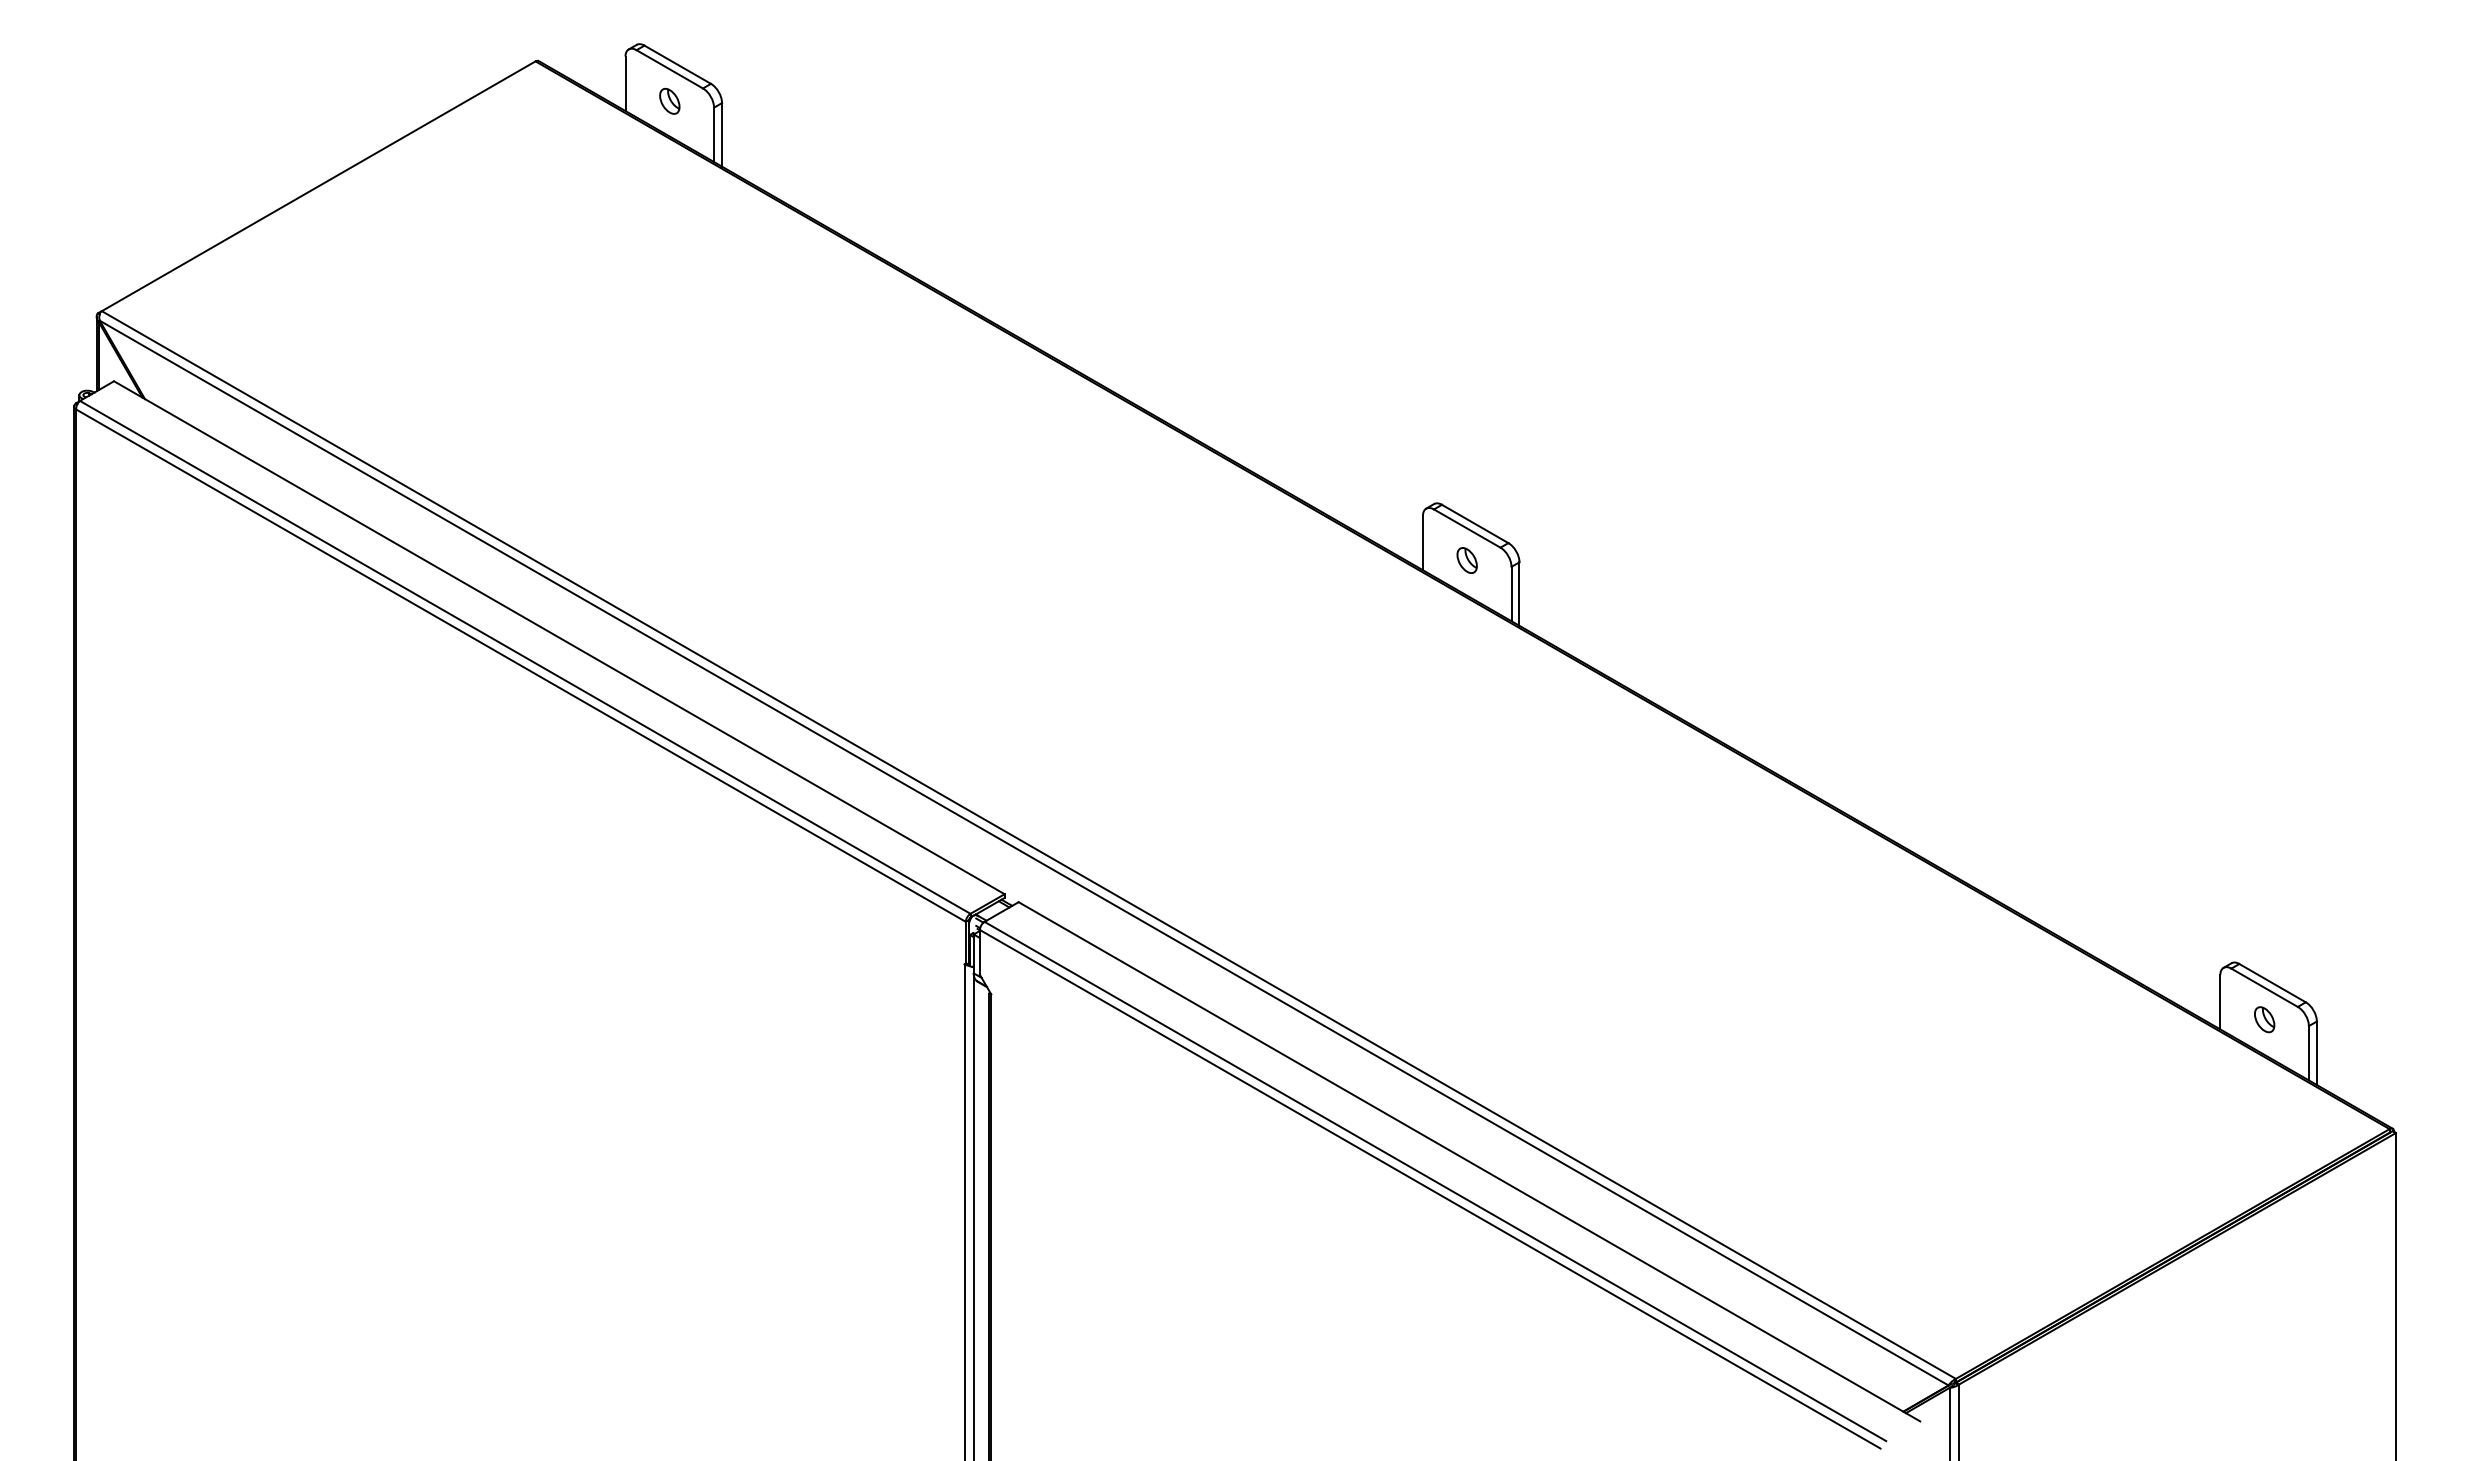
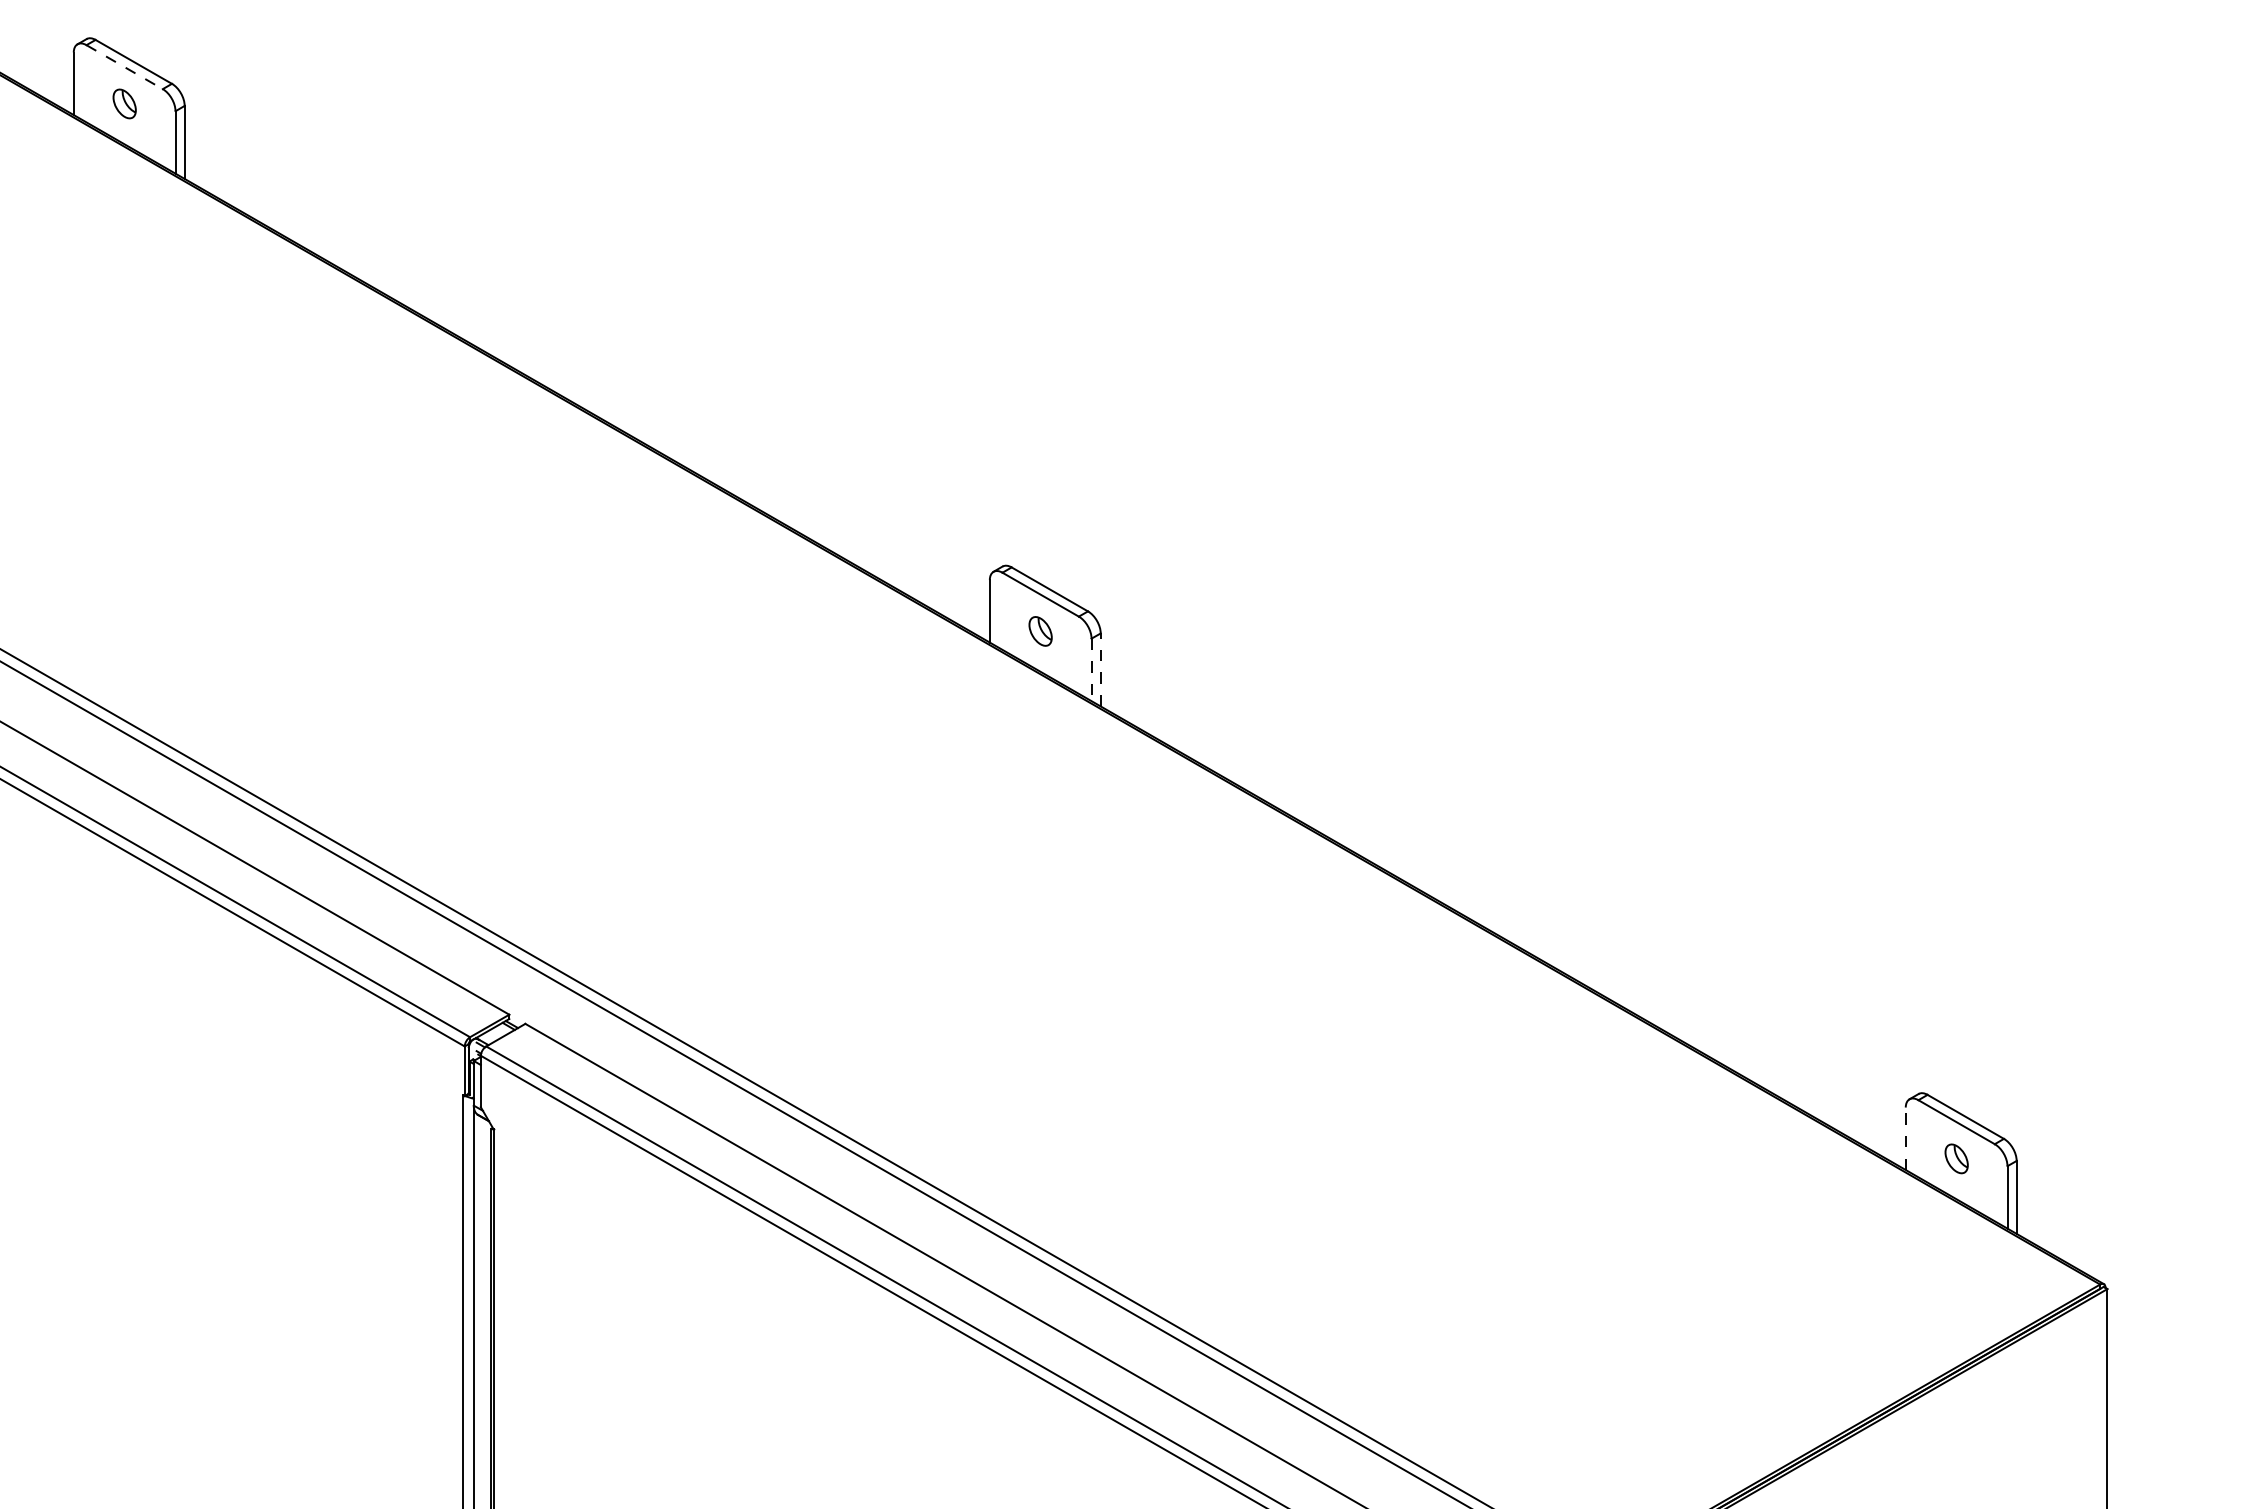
line: (670, 69) -> (125, 67), solid -> dashed
line: (1511, 594) -> (1091, 670), solid -> dashed
line: (1519, 594) -> (1100, 670), solid -> dashed
line: (2220, 1001) -> (1905, 1137), solid -> dashed

